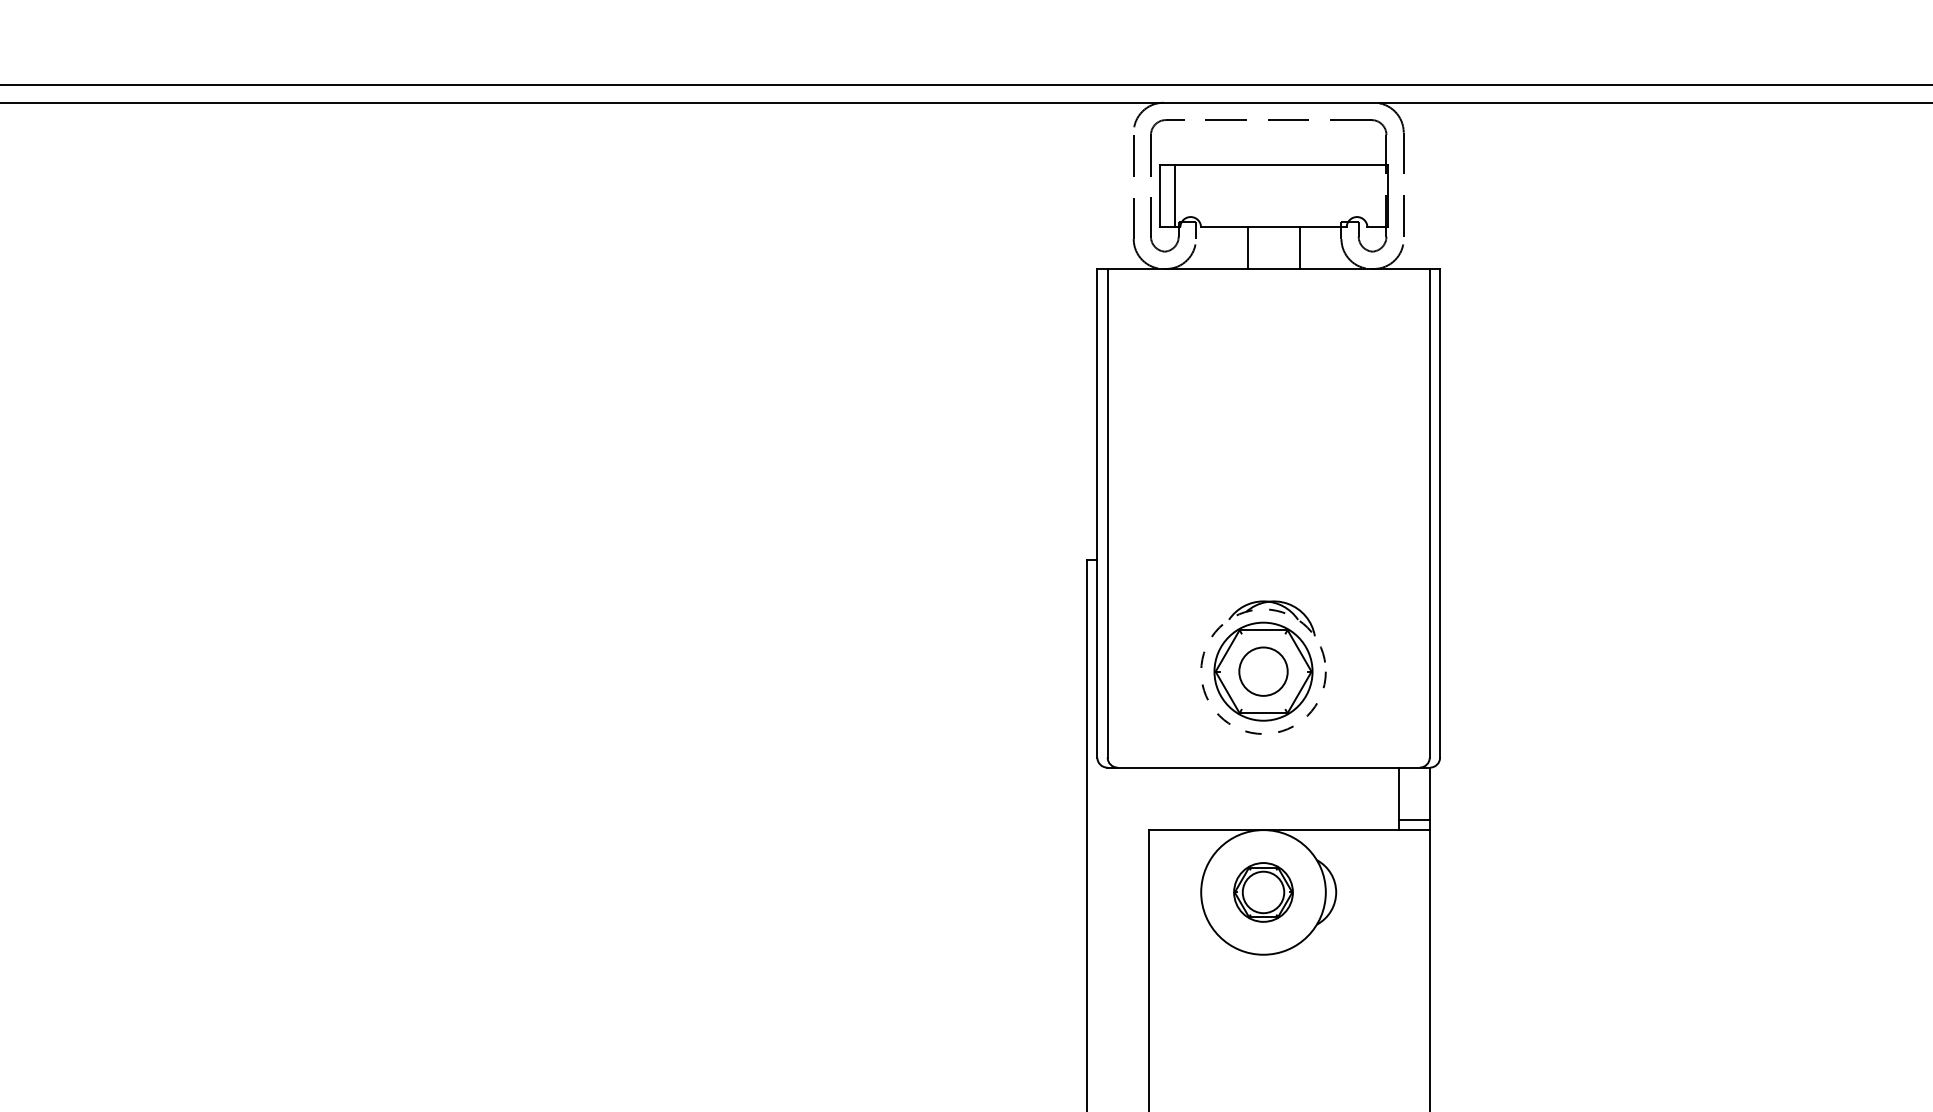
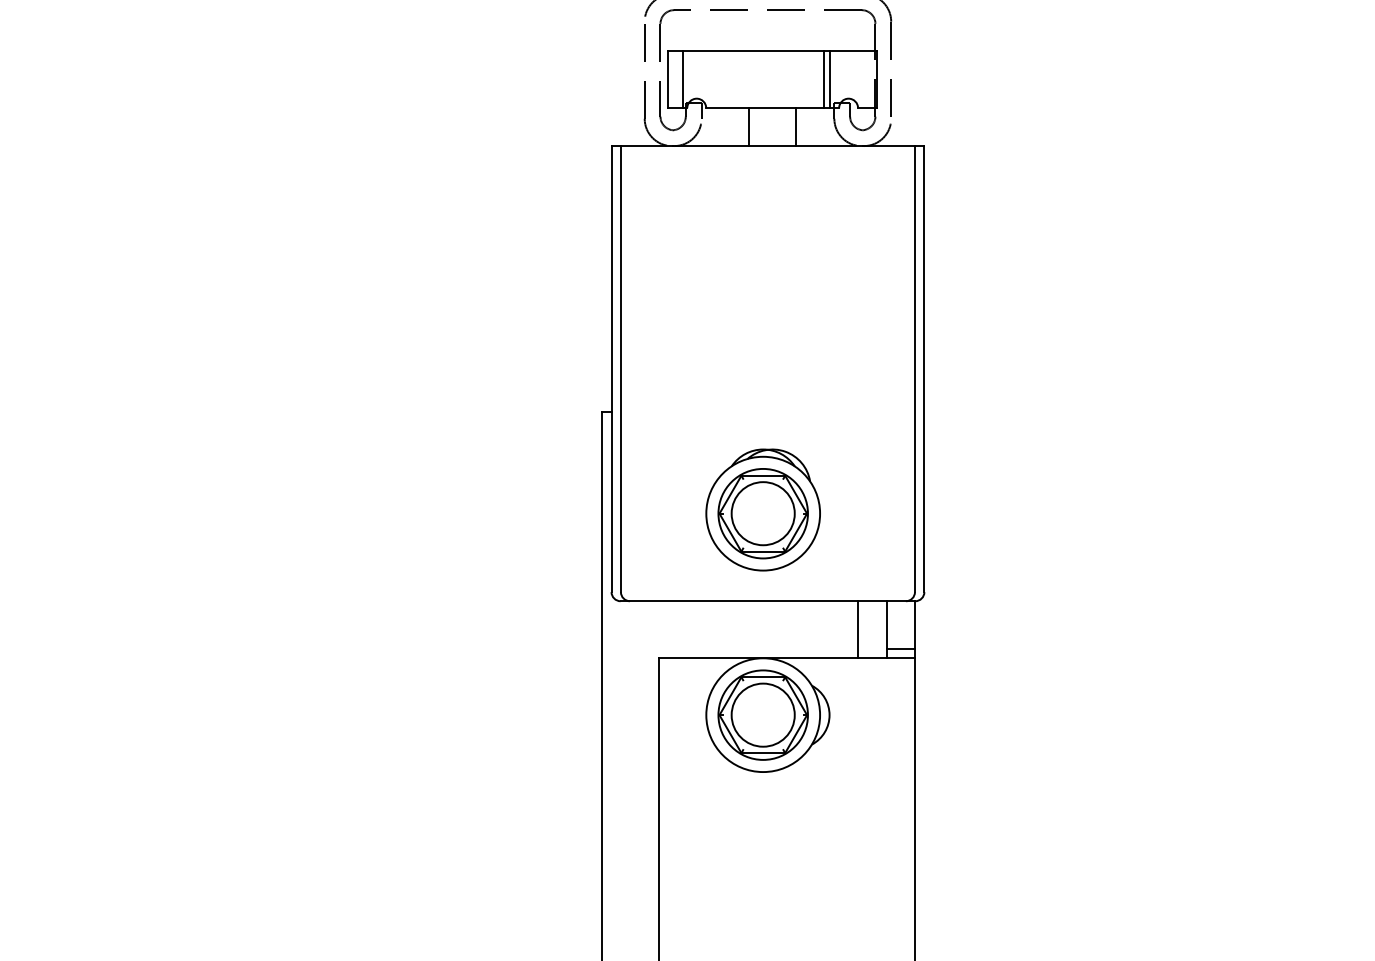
line: (1329, 196) -> (823, 79), added
line: (1336, 196) -> (829, 79), added
circle: (1263, 671) -> (763, 513), dashed -> solid
circle: (1263, 671) -> (763, 513), size x1.43
line: (1367, 798) -> (858, 629), added
part: (1263, 892) -> (763, 715), size x1.67

